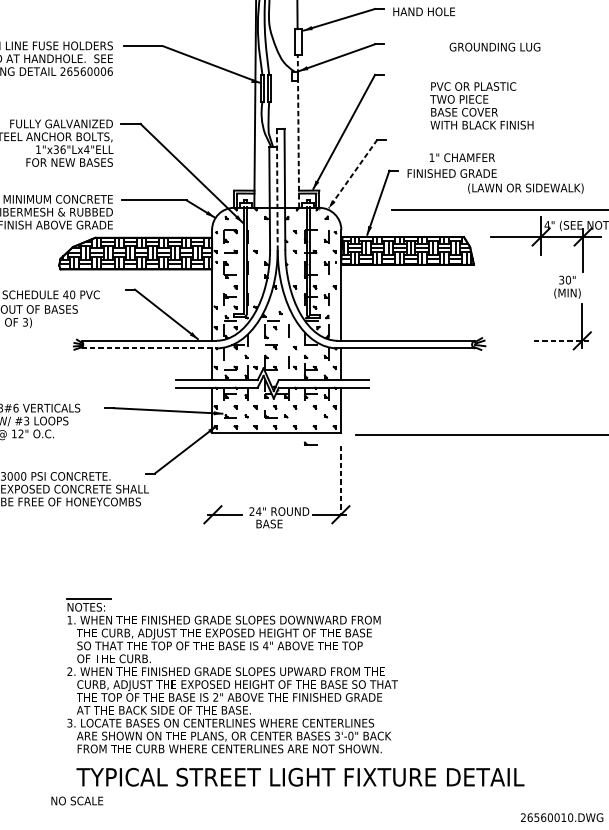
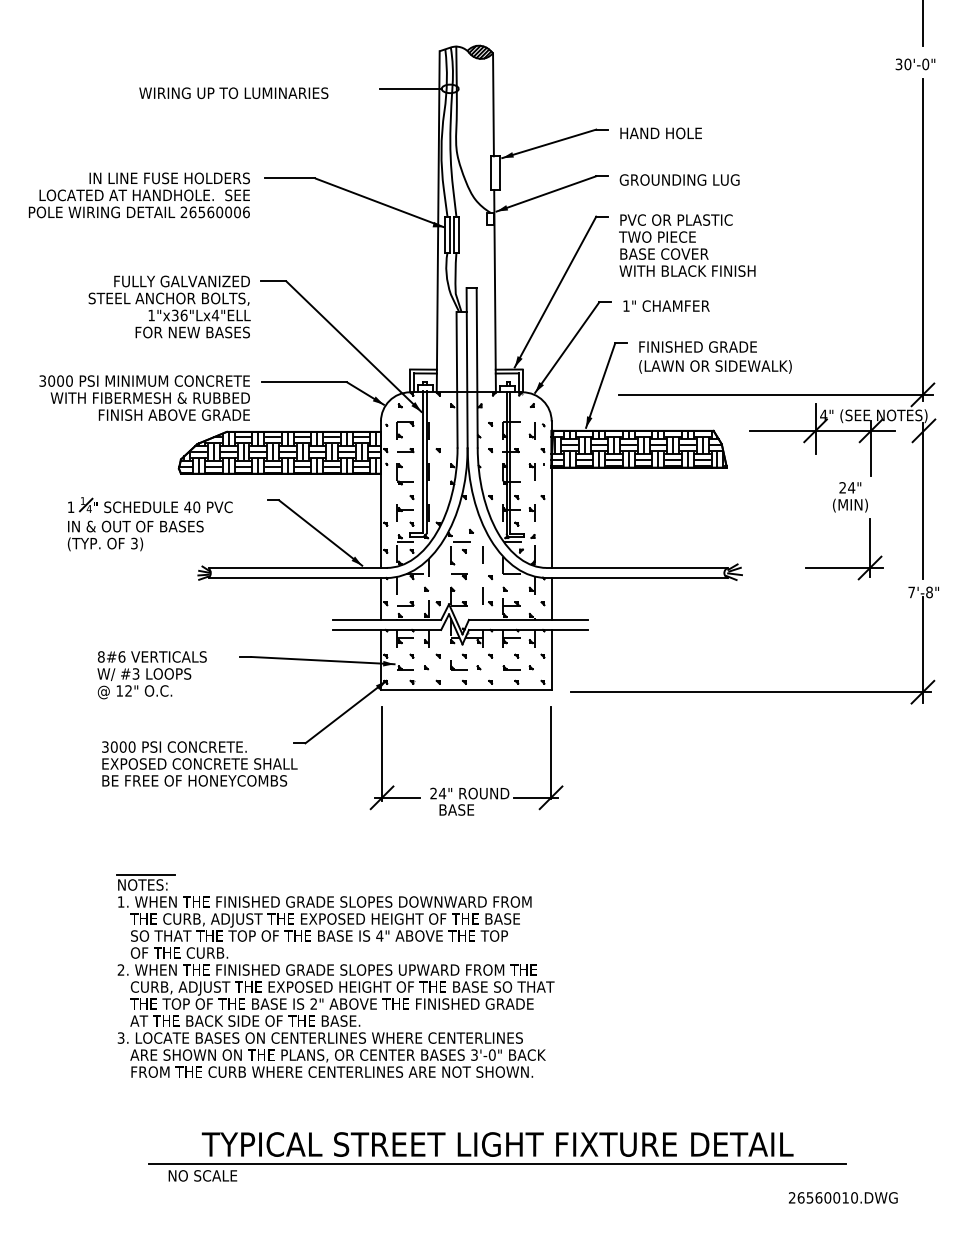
text: (494, 46) -> (679, 179), moved
text: (481, 105) -> (687, 245), moved
line: (298, 130) -> (495, 290), dashed -> solid
text: (462, 157) -> (666, 305), moved
line: (352, 174) -> (566, 348), dashed -> solid
text: (525, 188) -> (715, 366), moved
line: (277, 189) -> (467, 367), dashed -> solid
text: (565, 279) -> (847, 487), 30" -> 24"
line: (562, 341) -> (844, 568), dashed -> solid
line: (149, 348) -> (298, 578), dashed -> solid
part: (310, 443) -> (511, 667), moved
line: (213, 481) -> (382, 753), added
line: (341, 481) -> (551, 753), dashed -> solid
part: (232, 675) -> (335, 975), moved
line: (300, 791) -> (497, 1163), added

